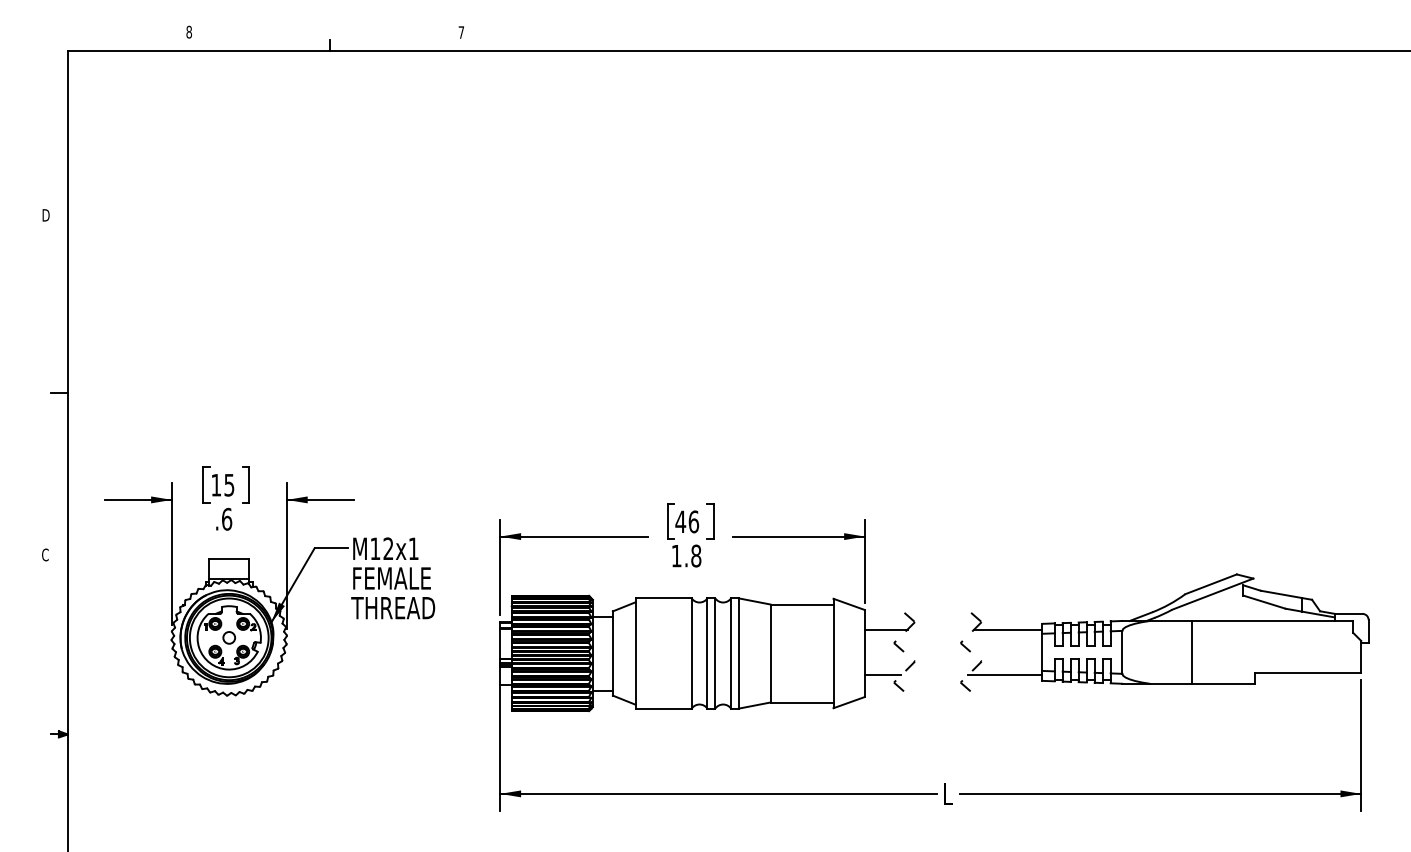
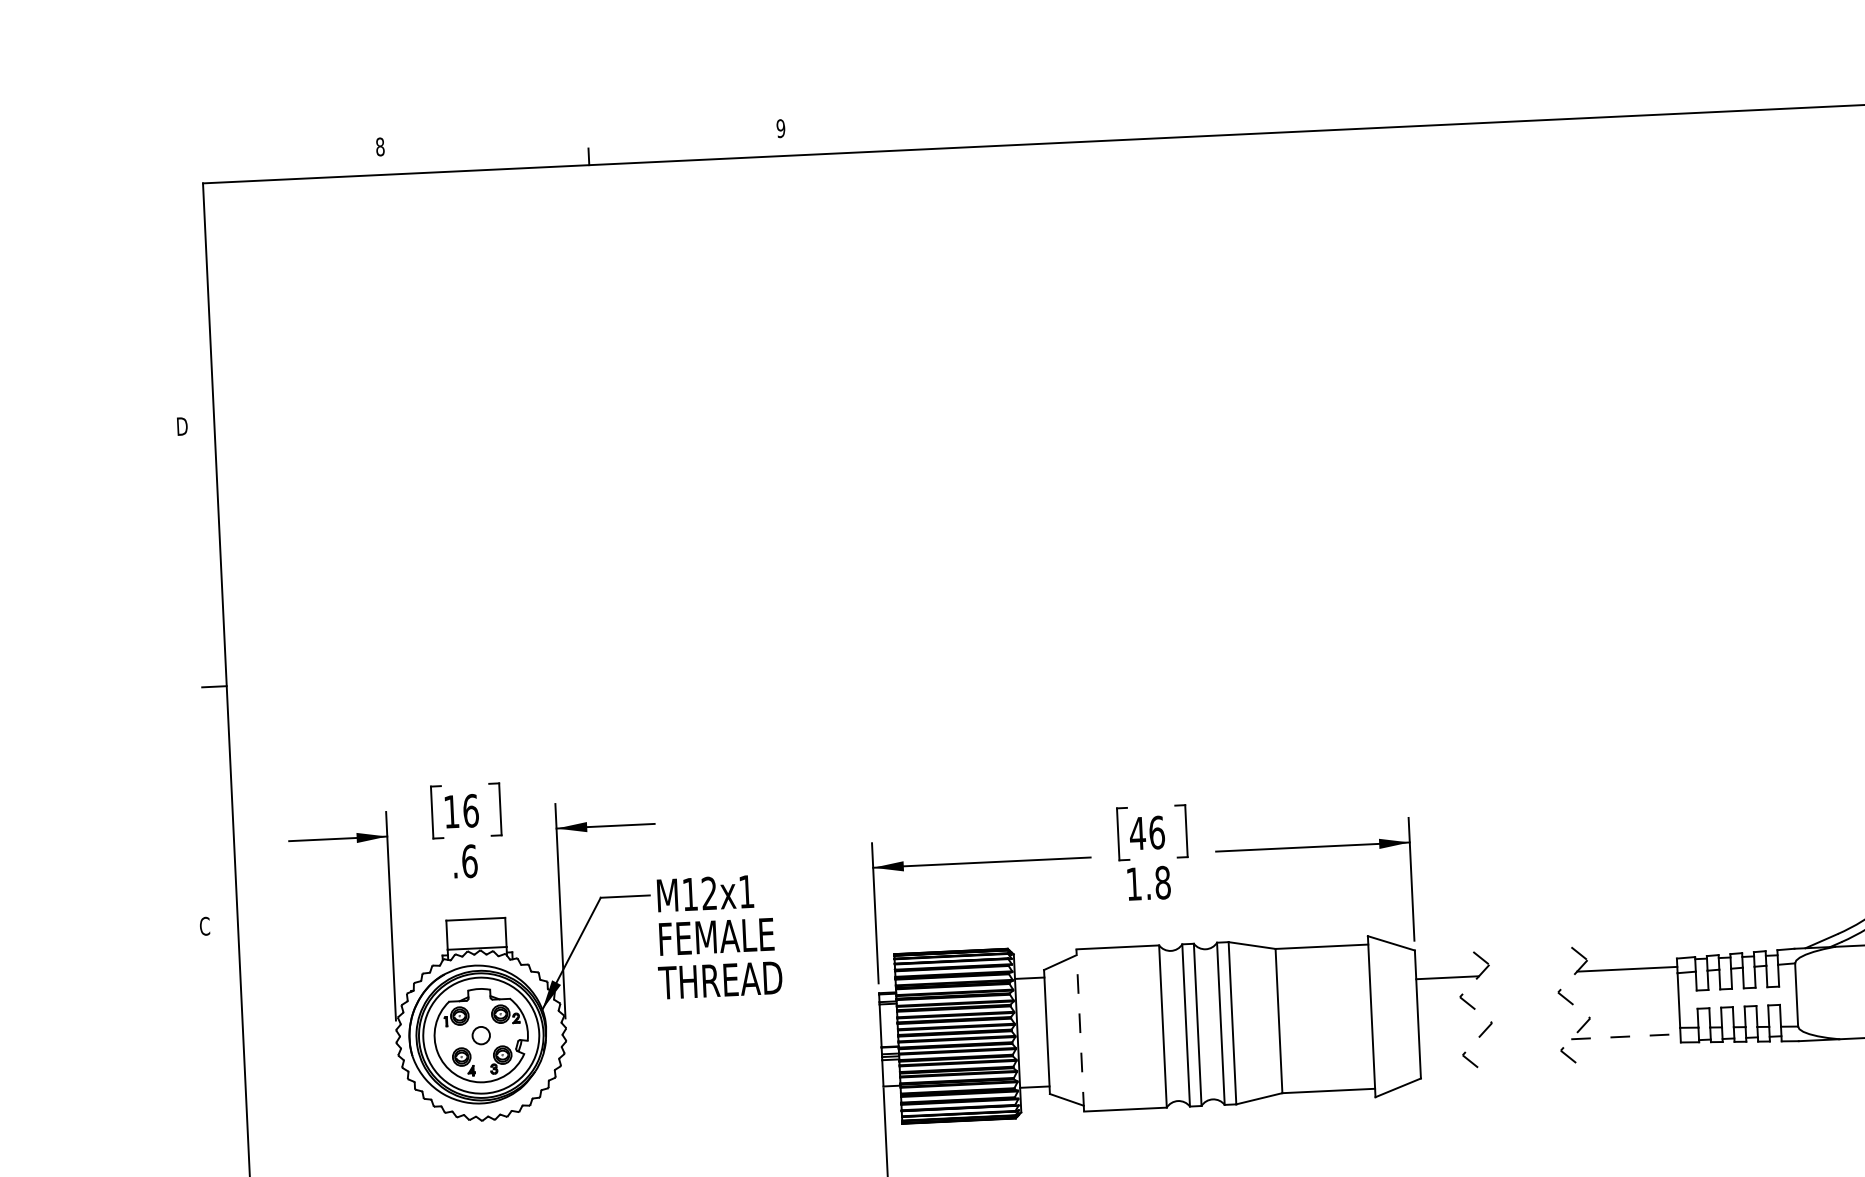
text: (461, 32) -> (781, 128), 7 -> 9
text: (229, 484) -> (470, 809), 15 -> 16
line: (635, 653) -> (1080, 1030), solid -> dashed
line: (882, 675) -> (1445, 1045), removed
line: (1005, 675) -> (1626, 1037), solid -> dashed

